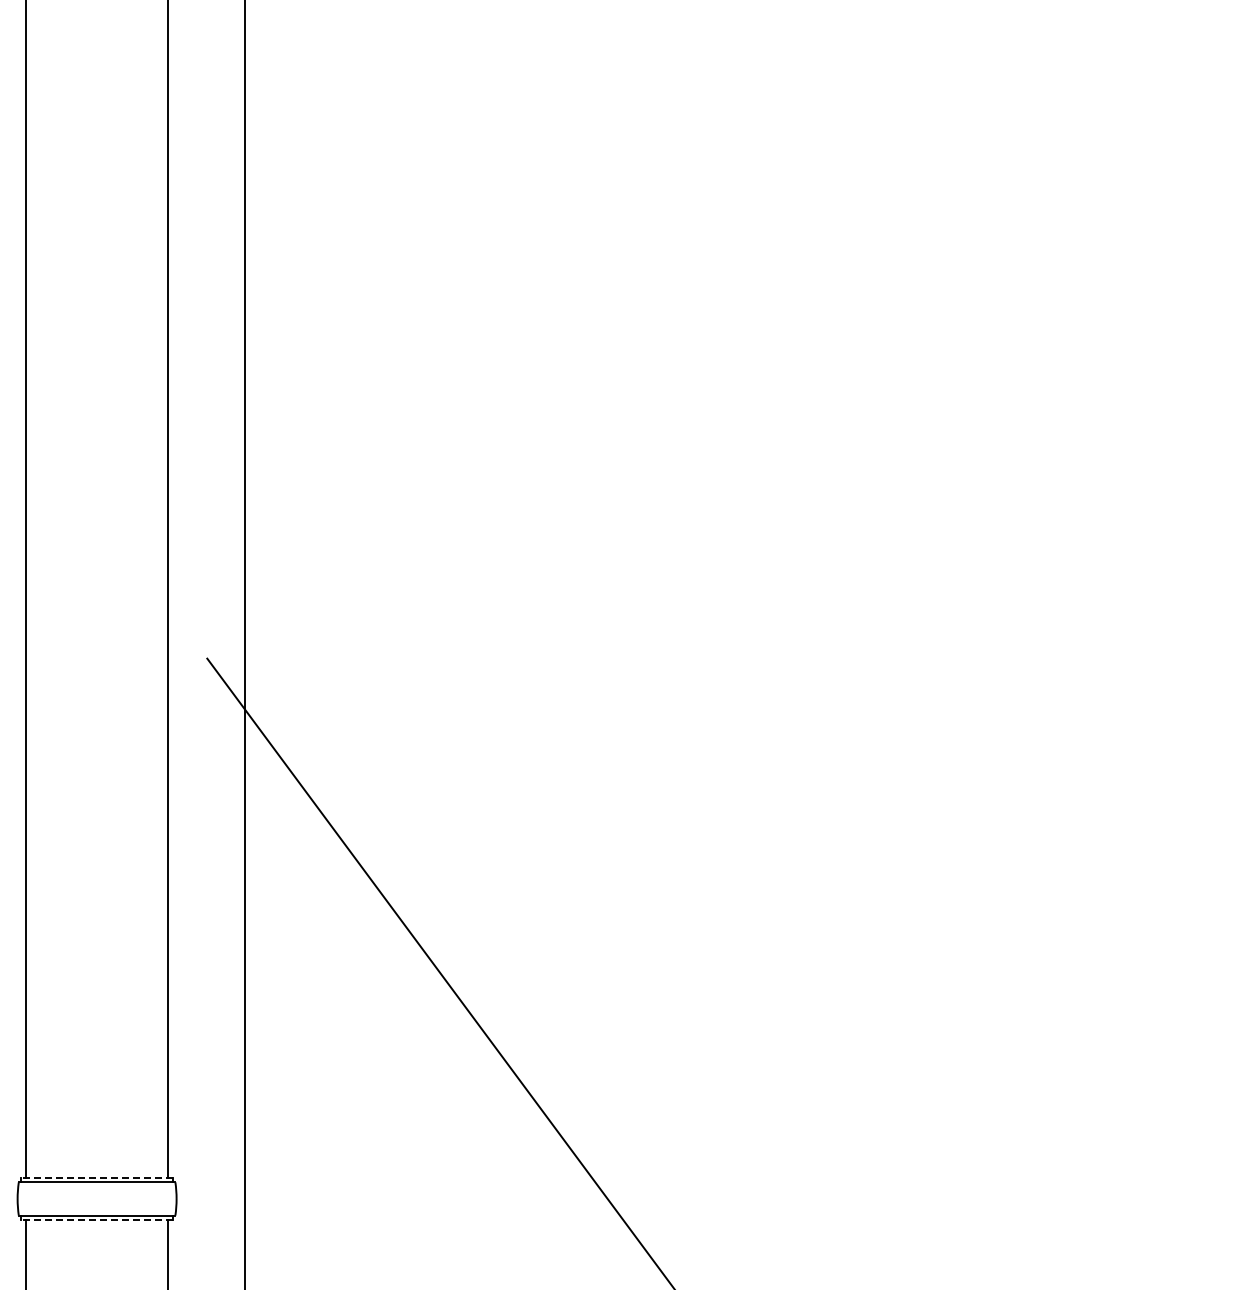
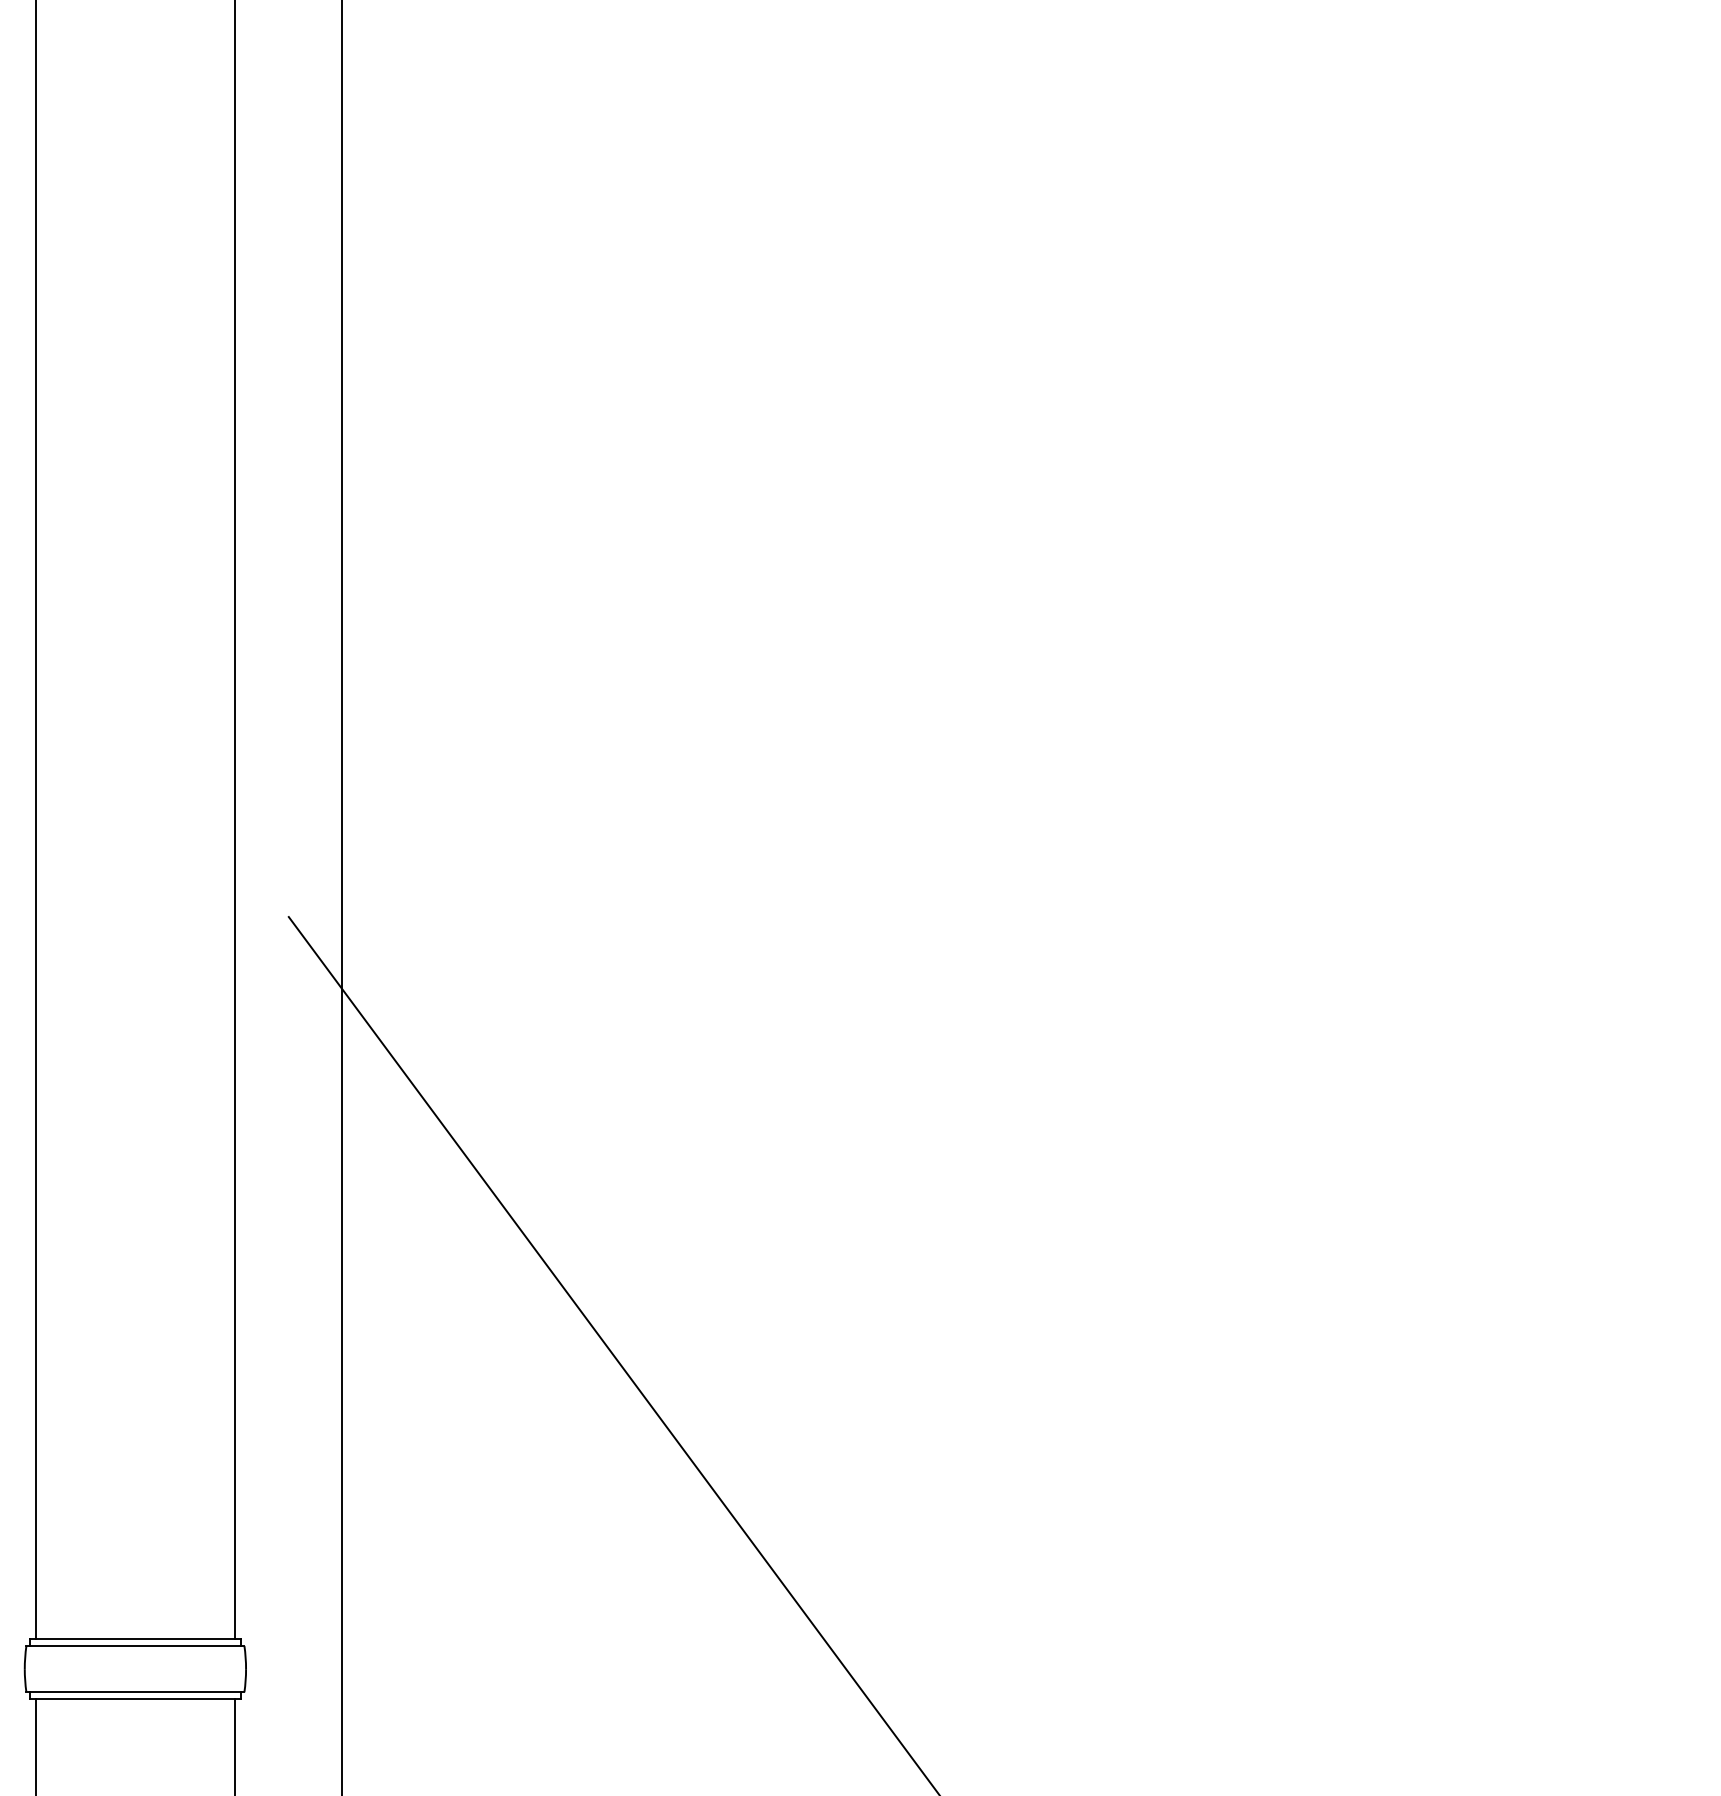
line: (97, 1177) -> (135, 1639), dashed -> solid
line: (97, 1220) -> (135, 1699), dashed -> solid

